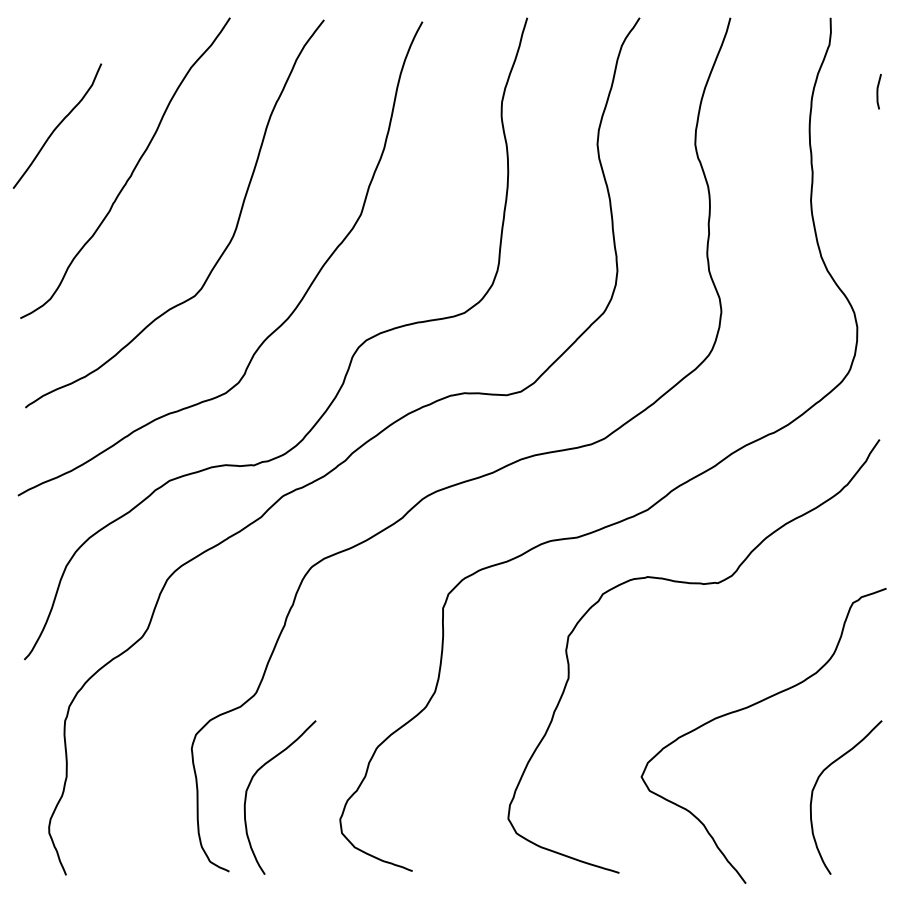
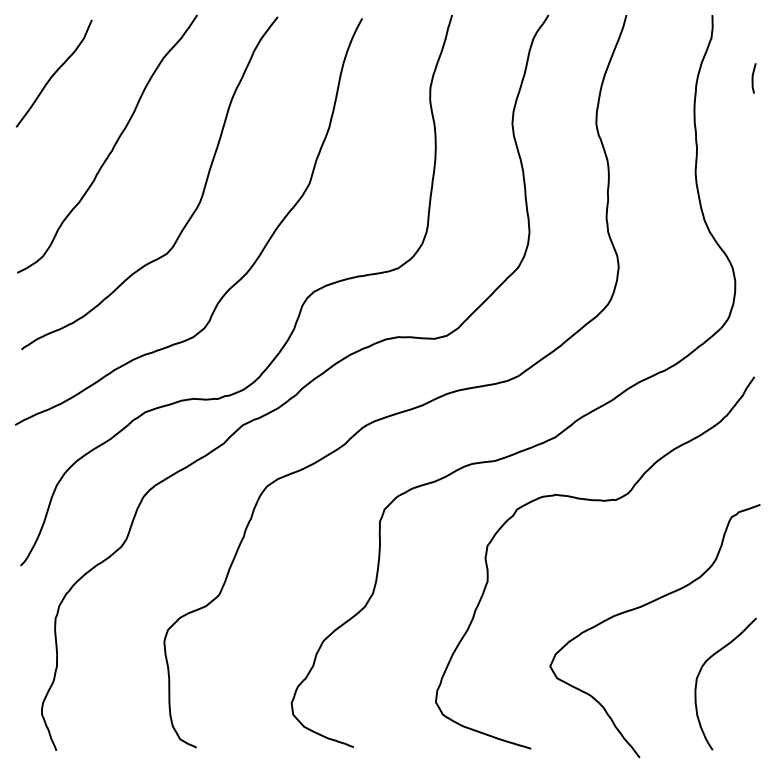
curve: (57, 125) -> (54, 73), moved
curve: (249, 787) -> (213, 675), removed

